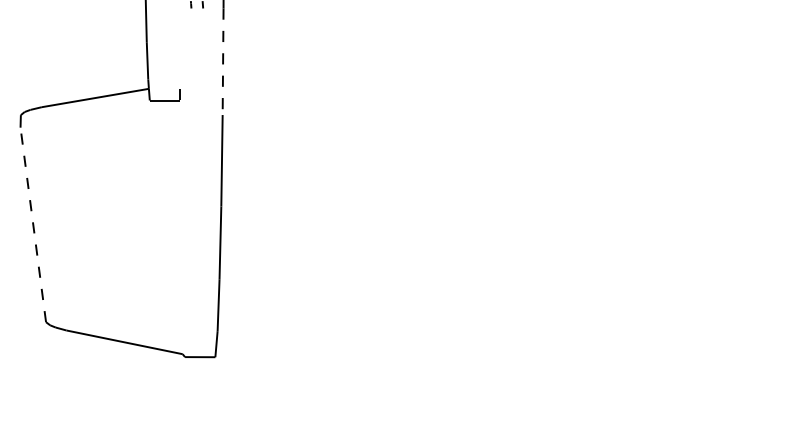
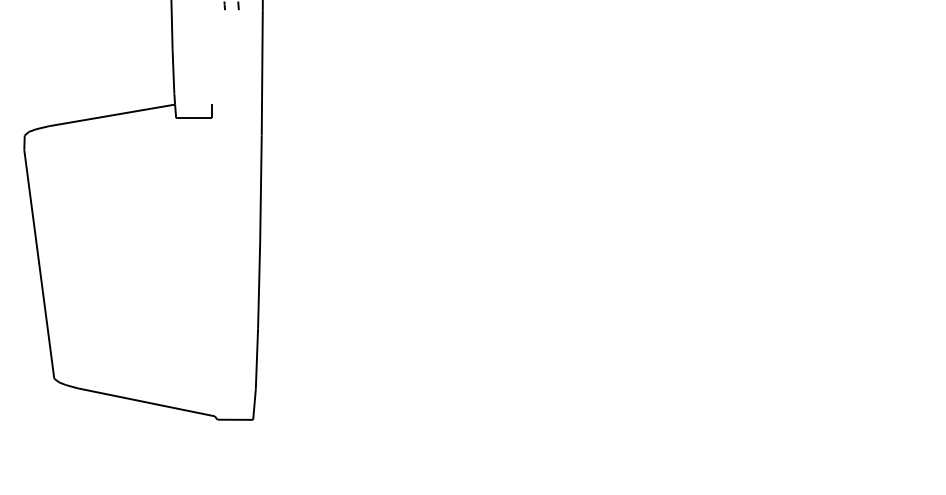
line: (223, 62) -> (262, 73), dashed -> solid
line: (33, 224) -> (39, 263), dashed -> solid

